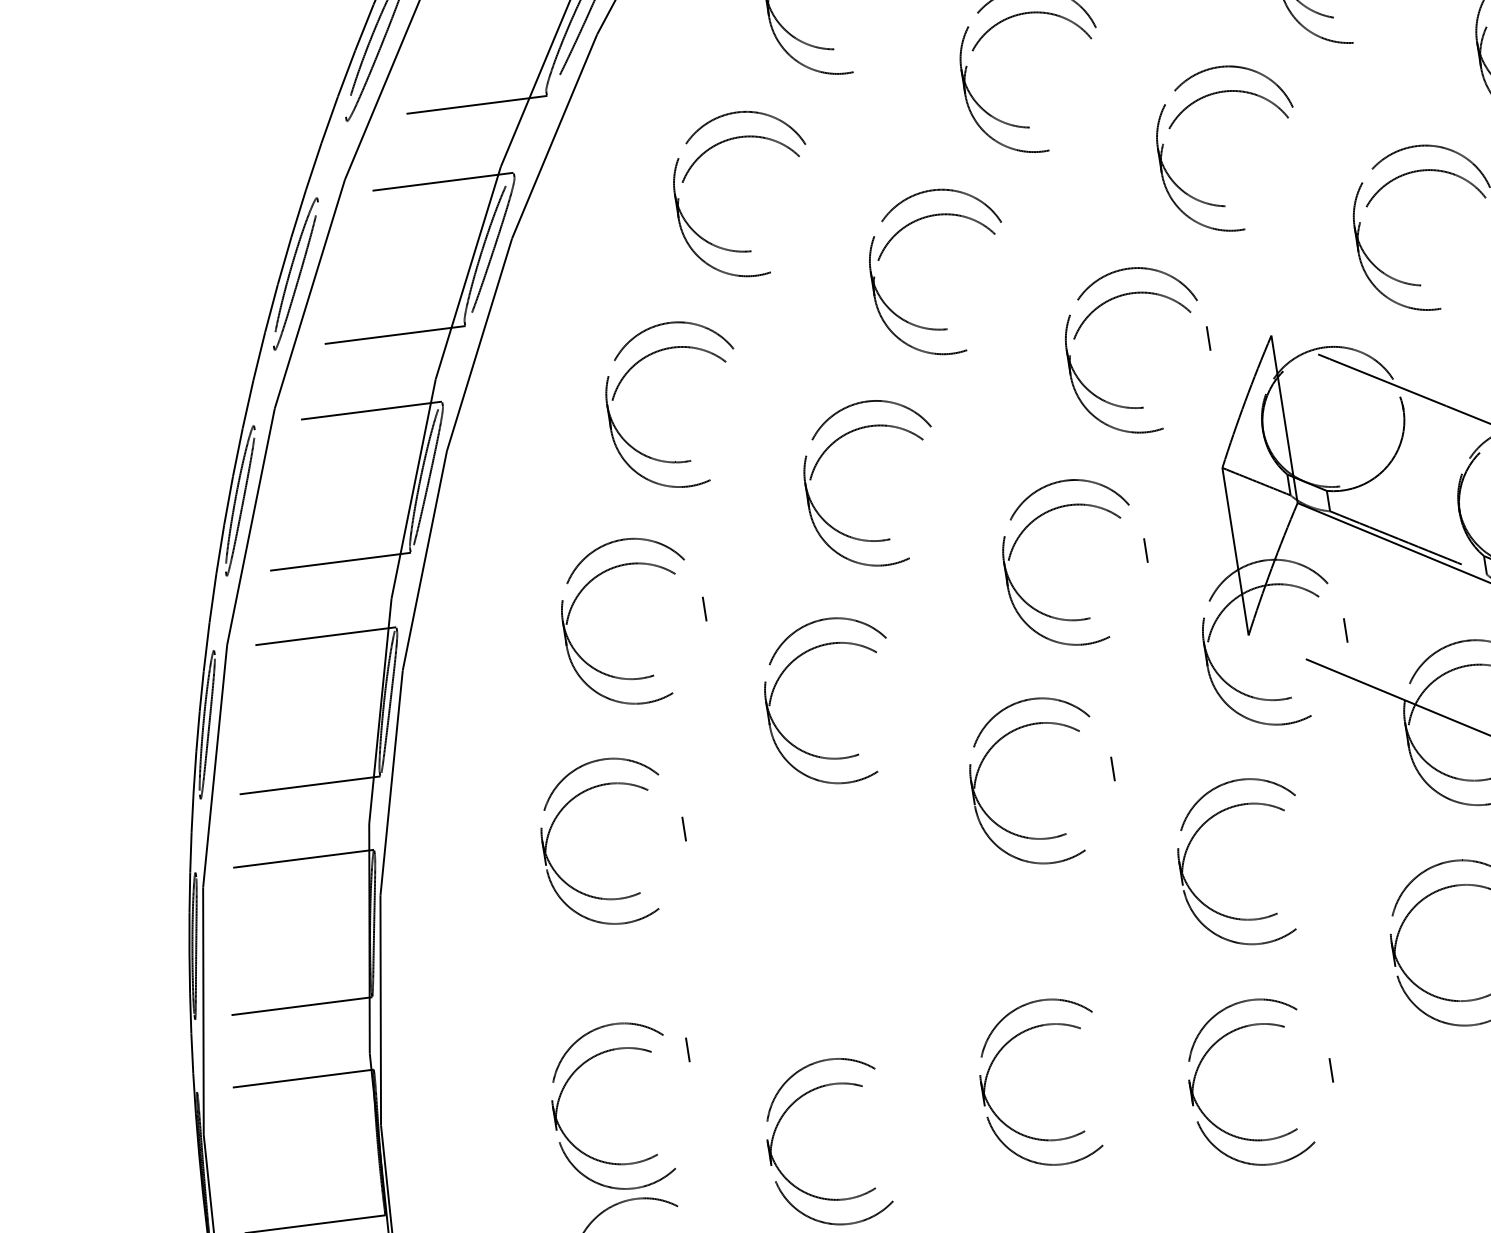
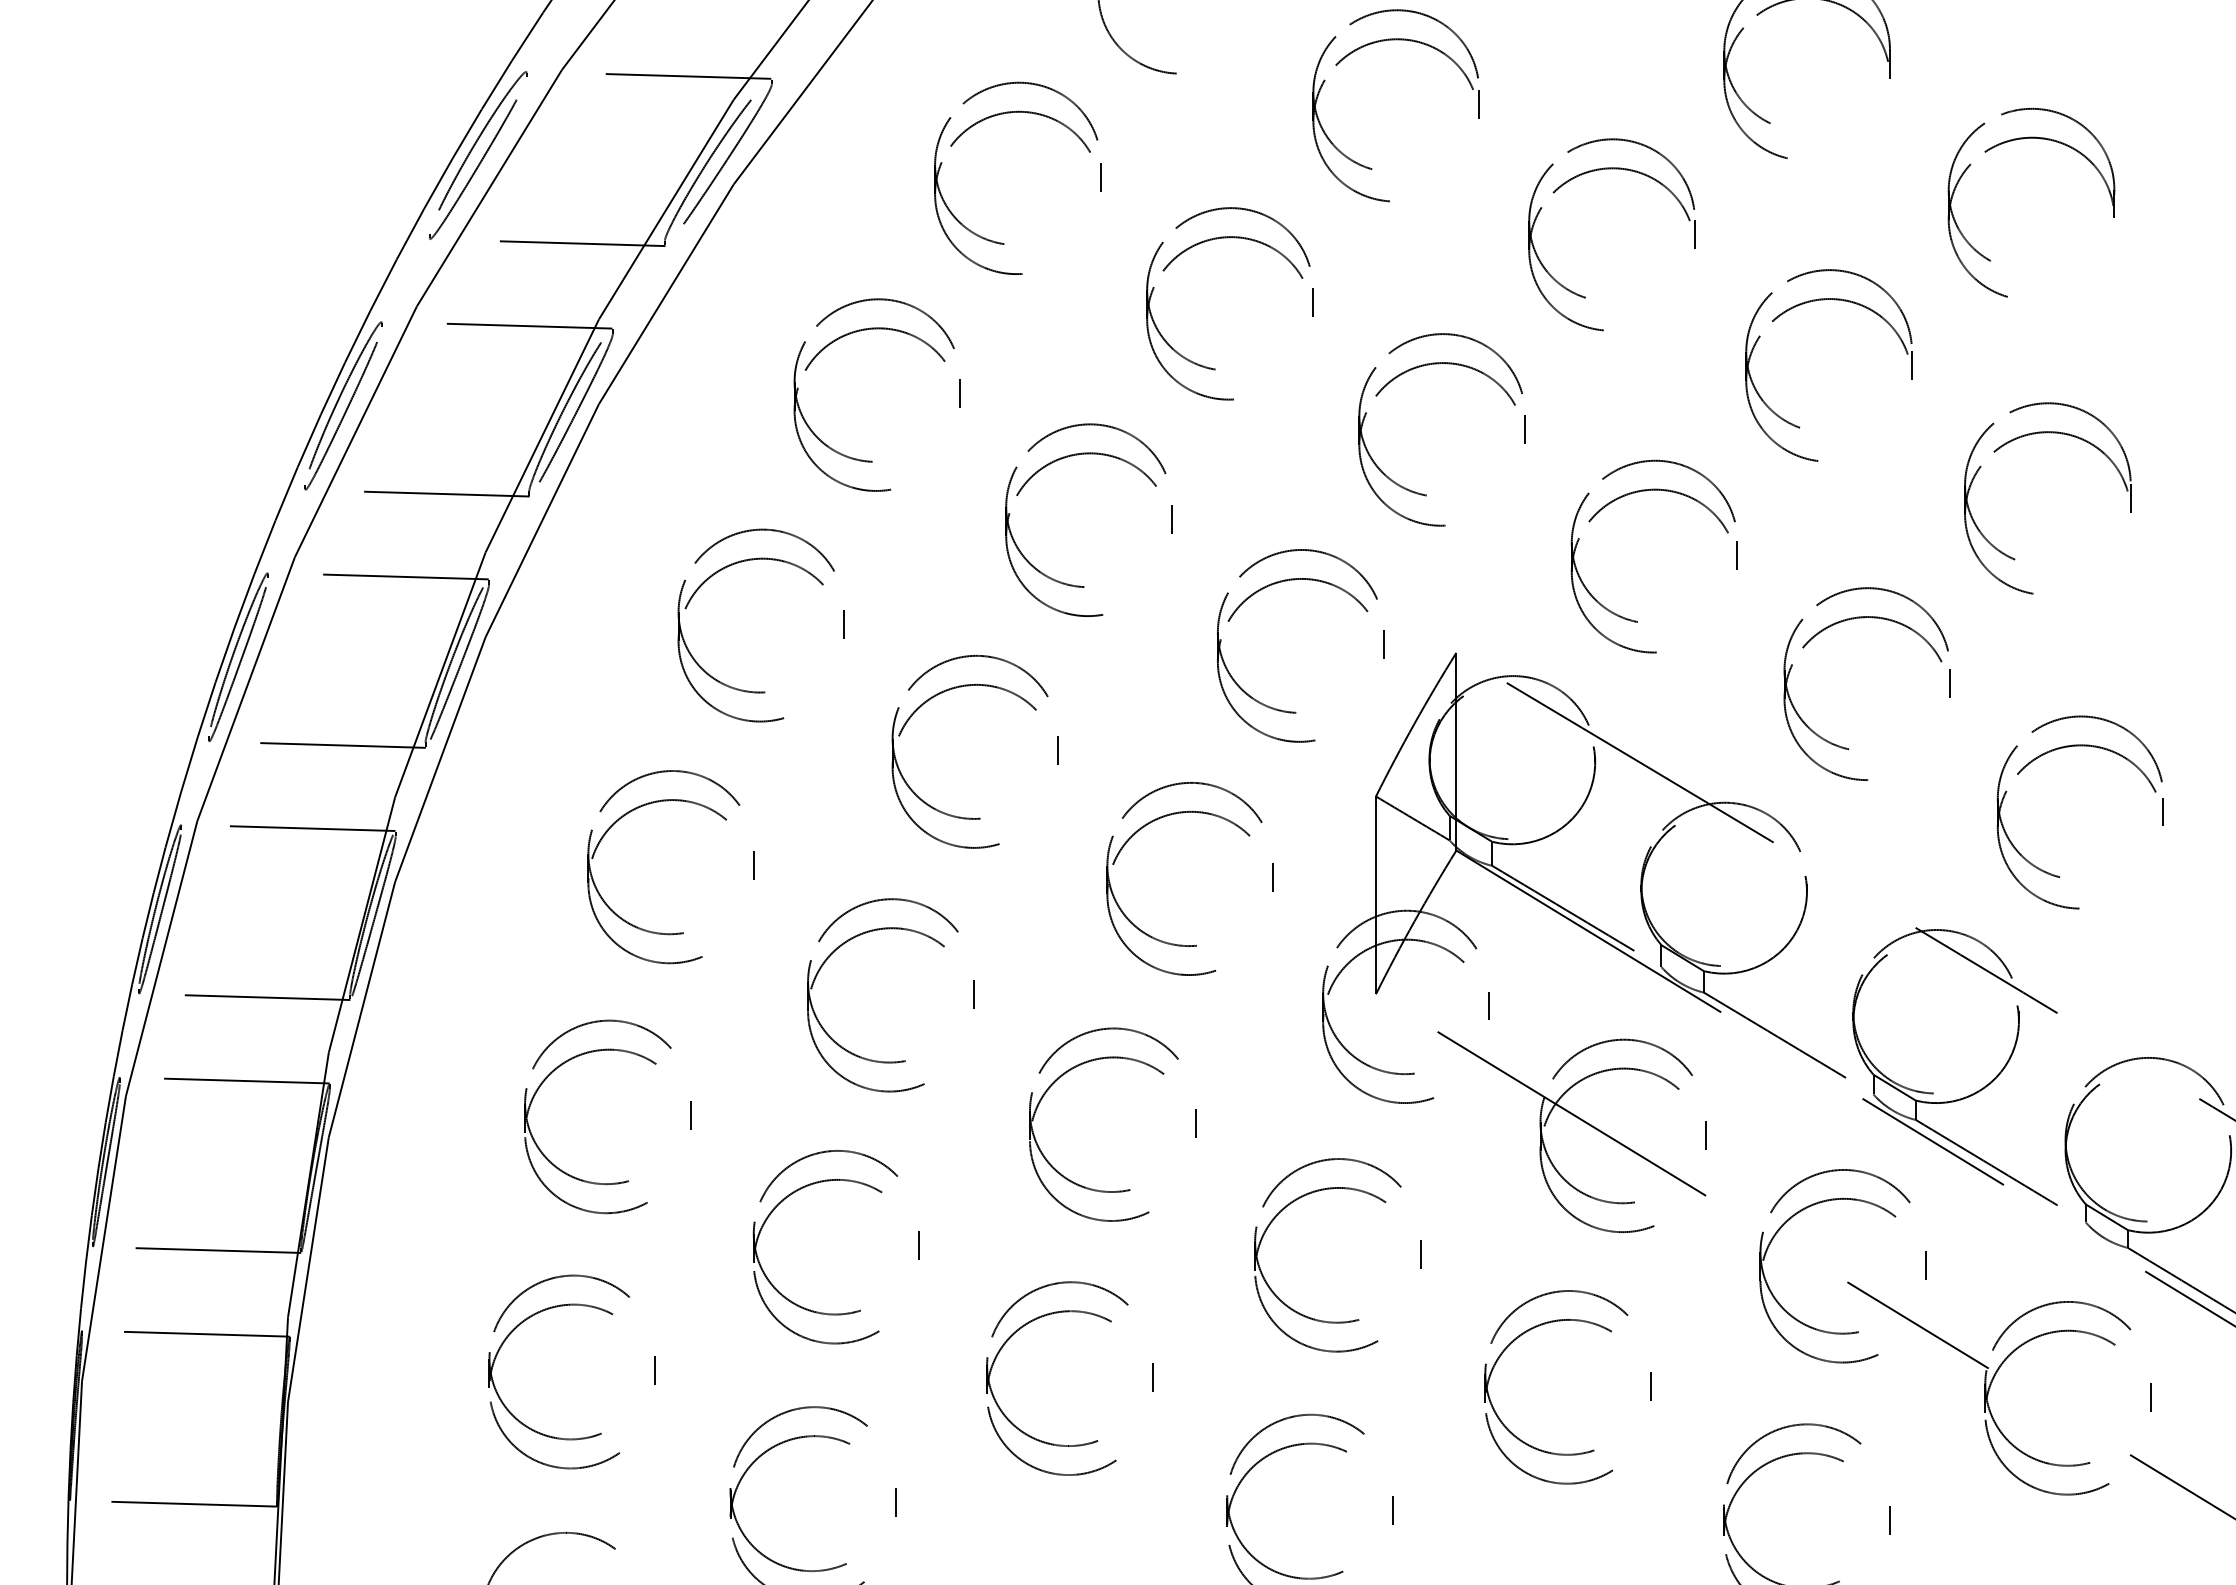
line: (1103, 57) -> (1312, 302), added
line: (1299, 136) -> (1524, 428), added
line: (816, 181) -> (960, 393), added
line: (1012, 259) -> (1171, 518), added
line: (749, 391) -> (844, 623), added
line: (947, 471) -> (1058, 750), added
line: (907, 688) -> (973, 993), added
line: (1320, 849) -> (1420, 1253), added
part: (774, 889) -> (783, 1201), added
line: (895, 908) -> (919, 1245), added
line: (1110, 989) -> (1152, 1377), added
part: (1003, 1048) -> (1019, 1330), moved
part: (576, 1071) -> (522, 1323), moved
line: (909, 1128) -> (896, 1501), added

